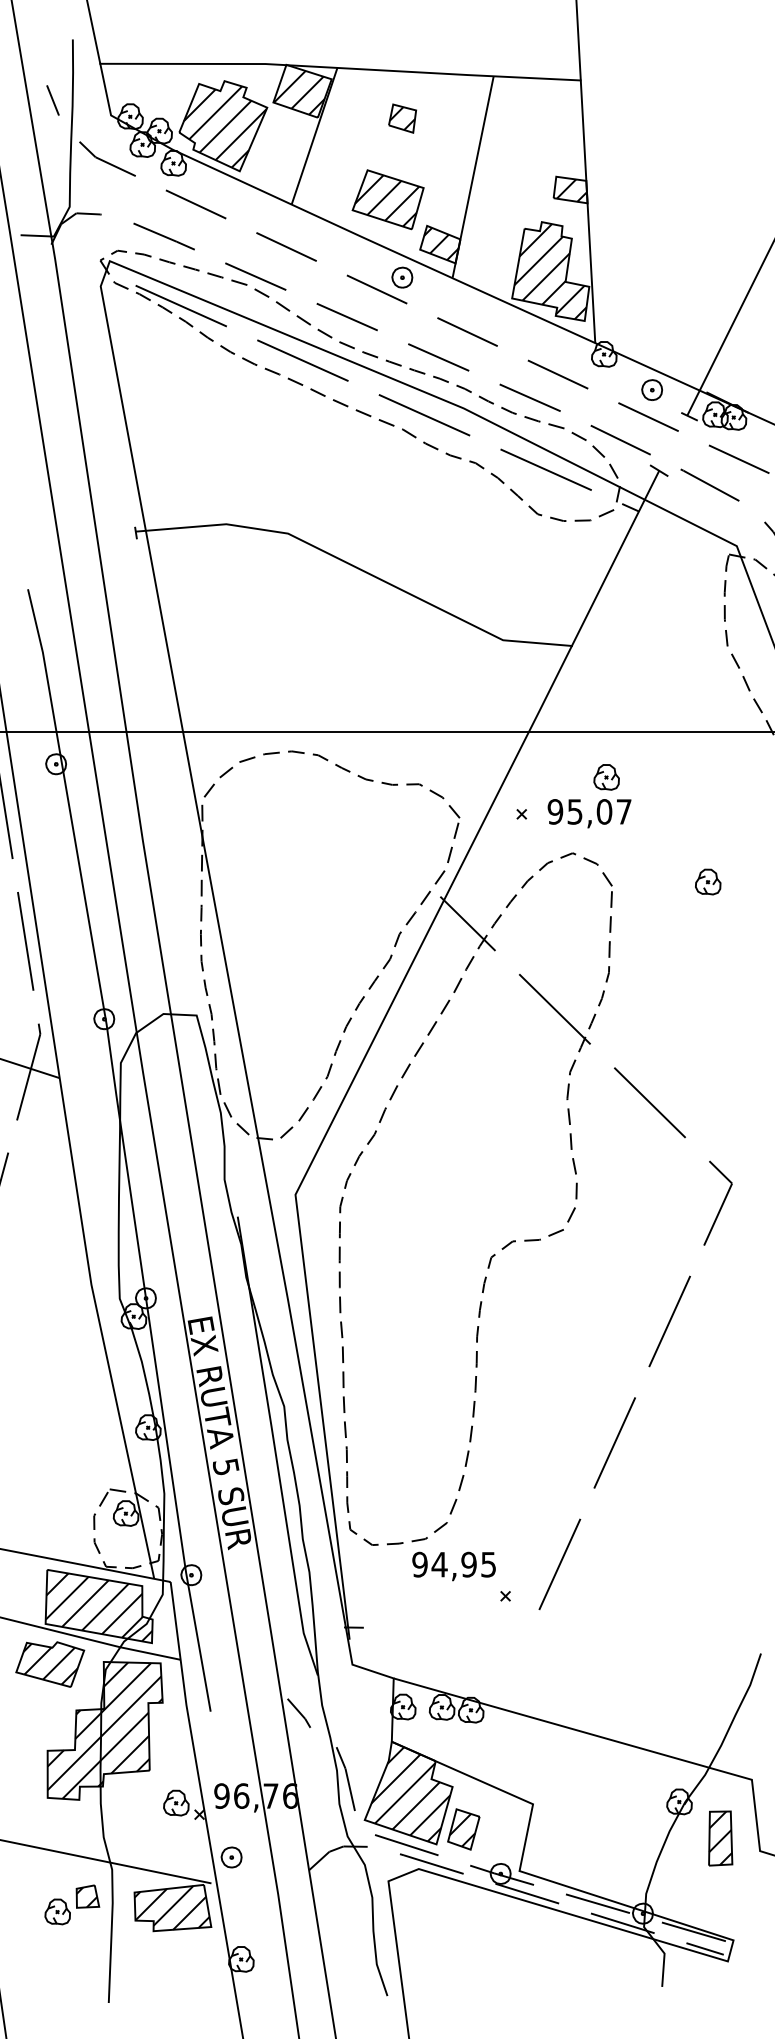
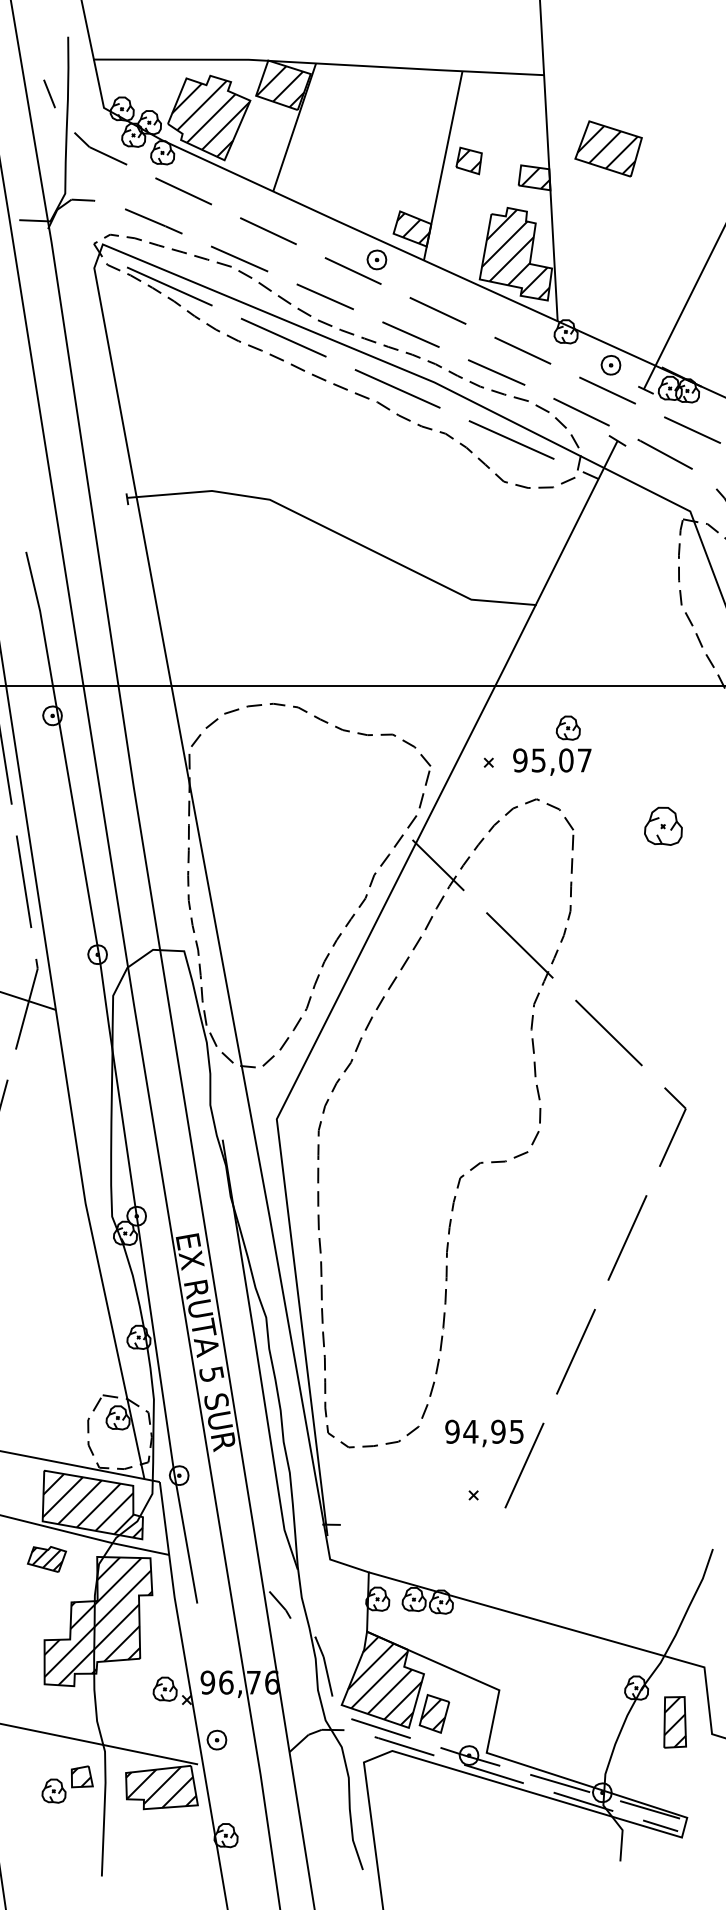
part: (401, 118) -> (468, 160), moved
part: (388, 199) -> (608, 148), moved
part: (708, 881) -> (663, 825), size x1.6
text: (454, 1566) -> (484, 1433), moved
part: (49, 1664) -> (46, 1559), size x0.6

